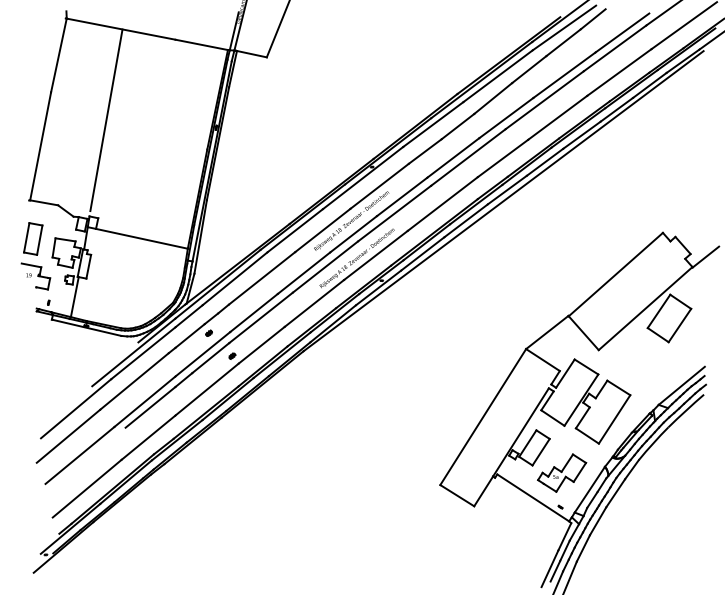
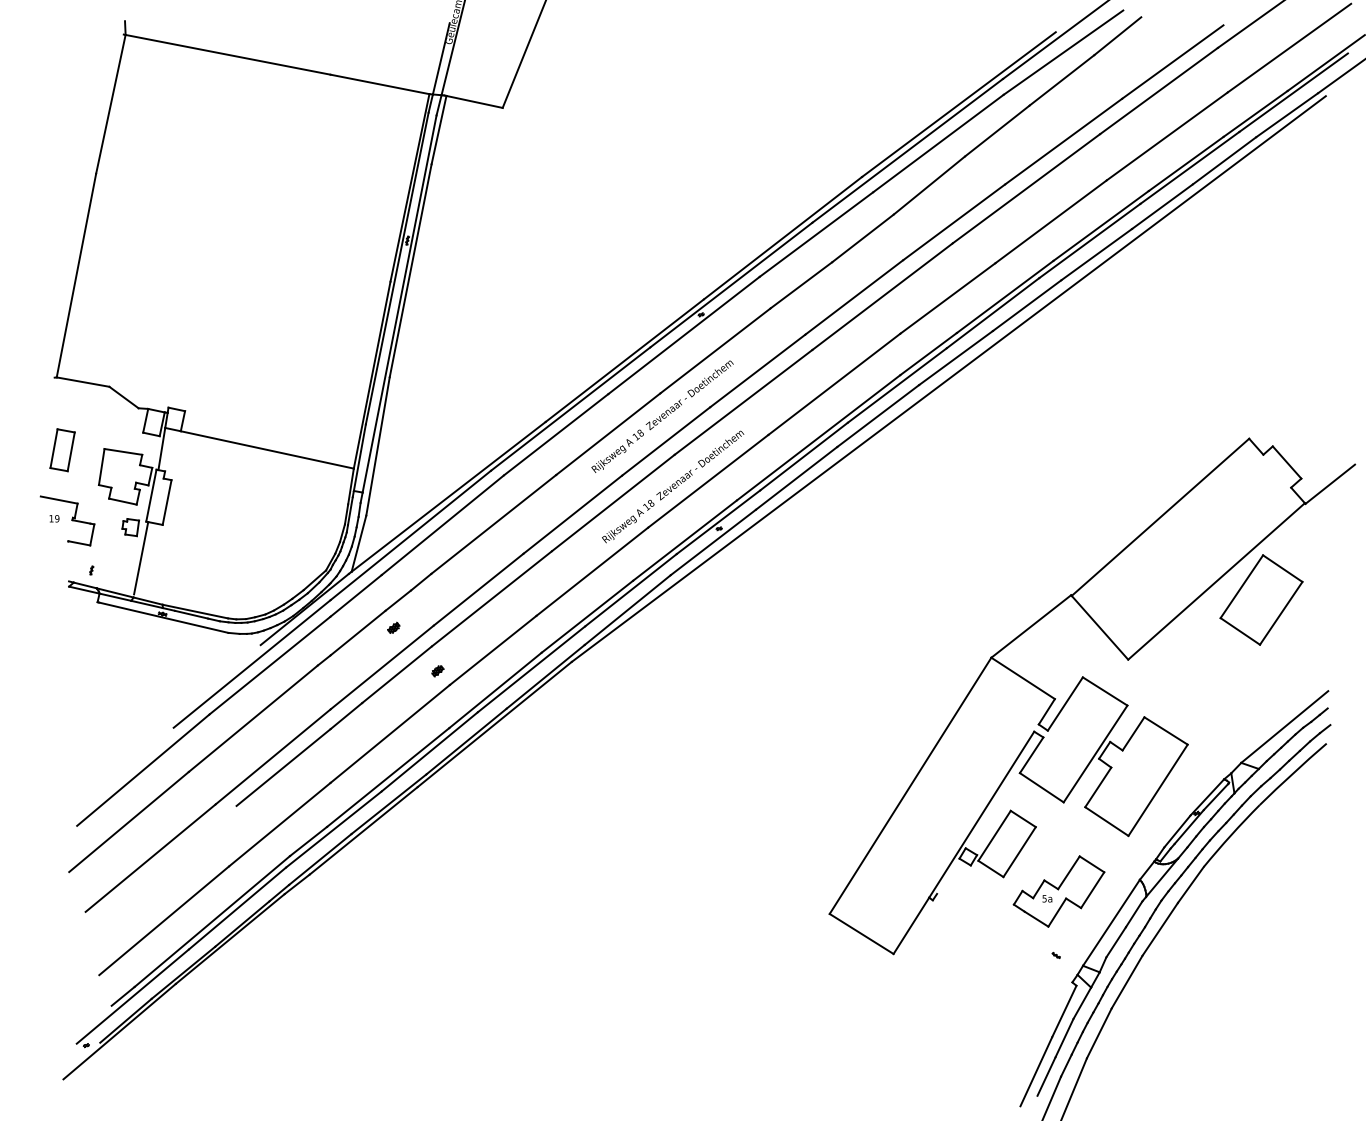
line: (106, 120) -> (200, 226), removed
part: (33, 238) -> (62, 449), size x0.7
line: (533, 497) -> (1005, 937), removed

